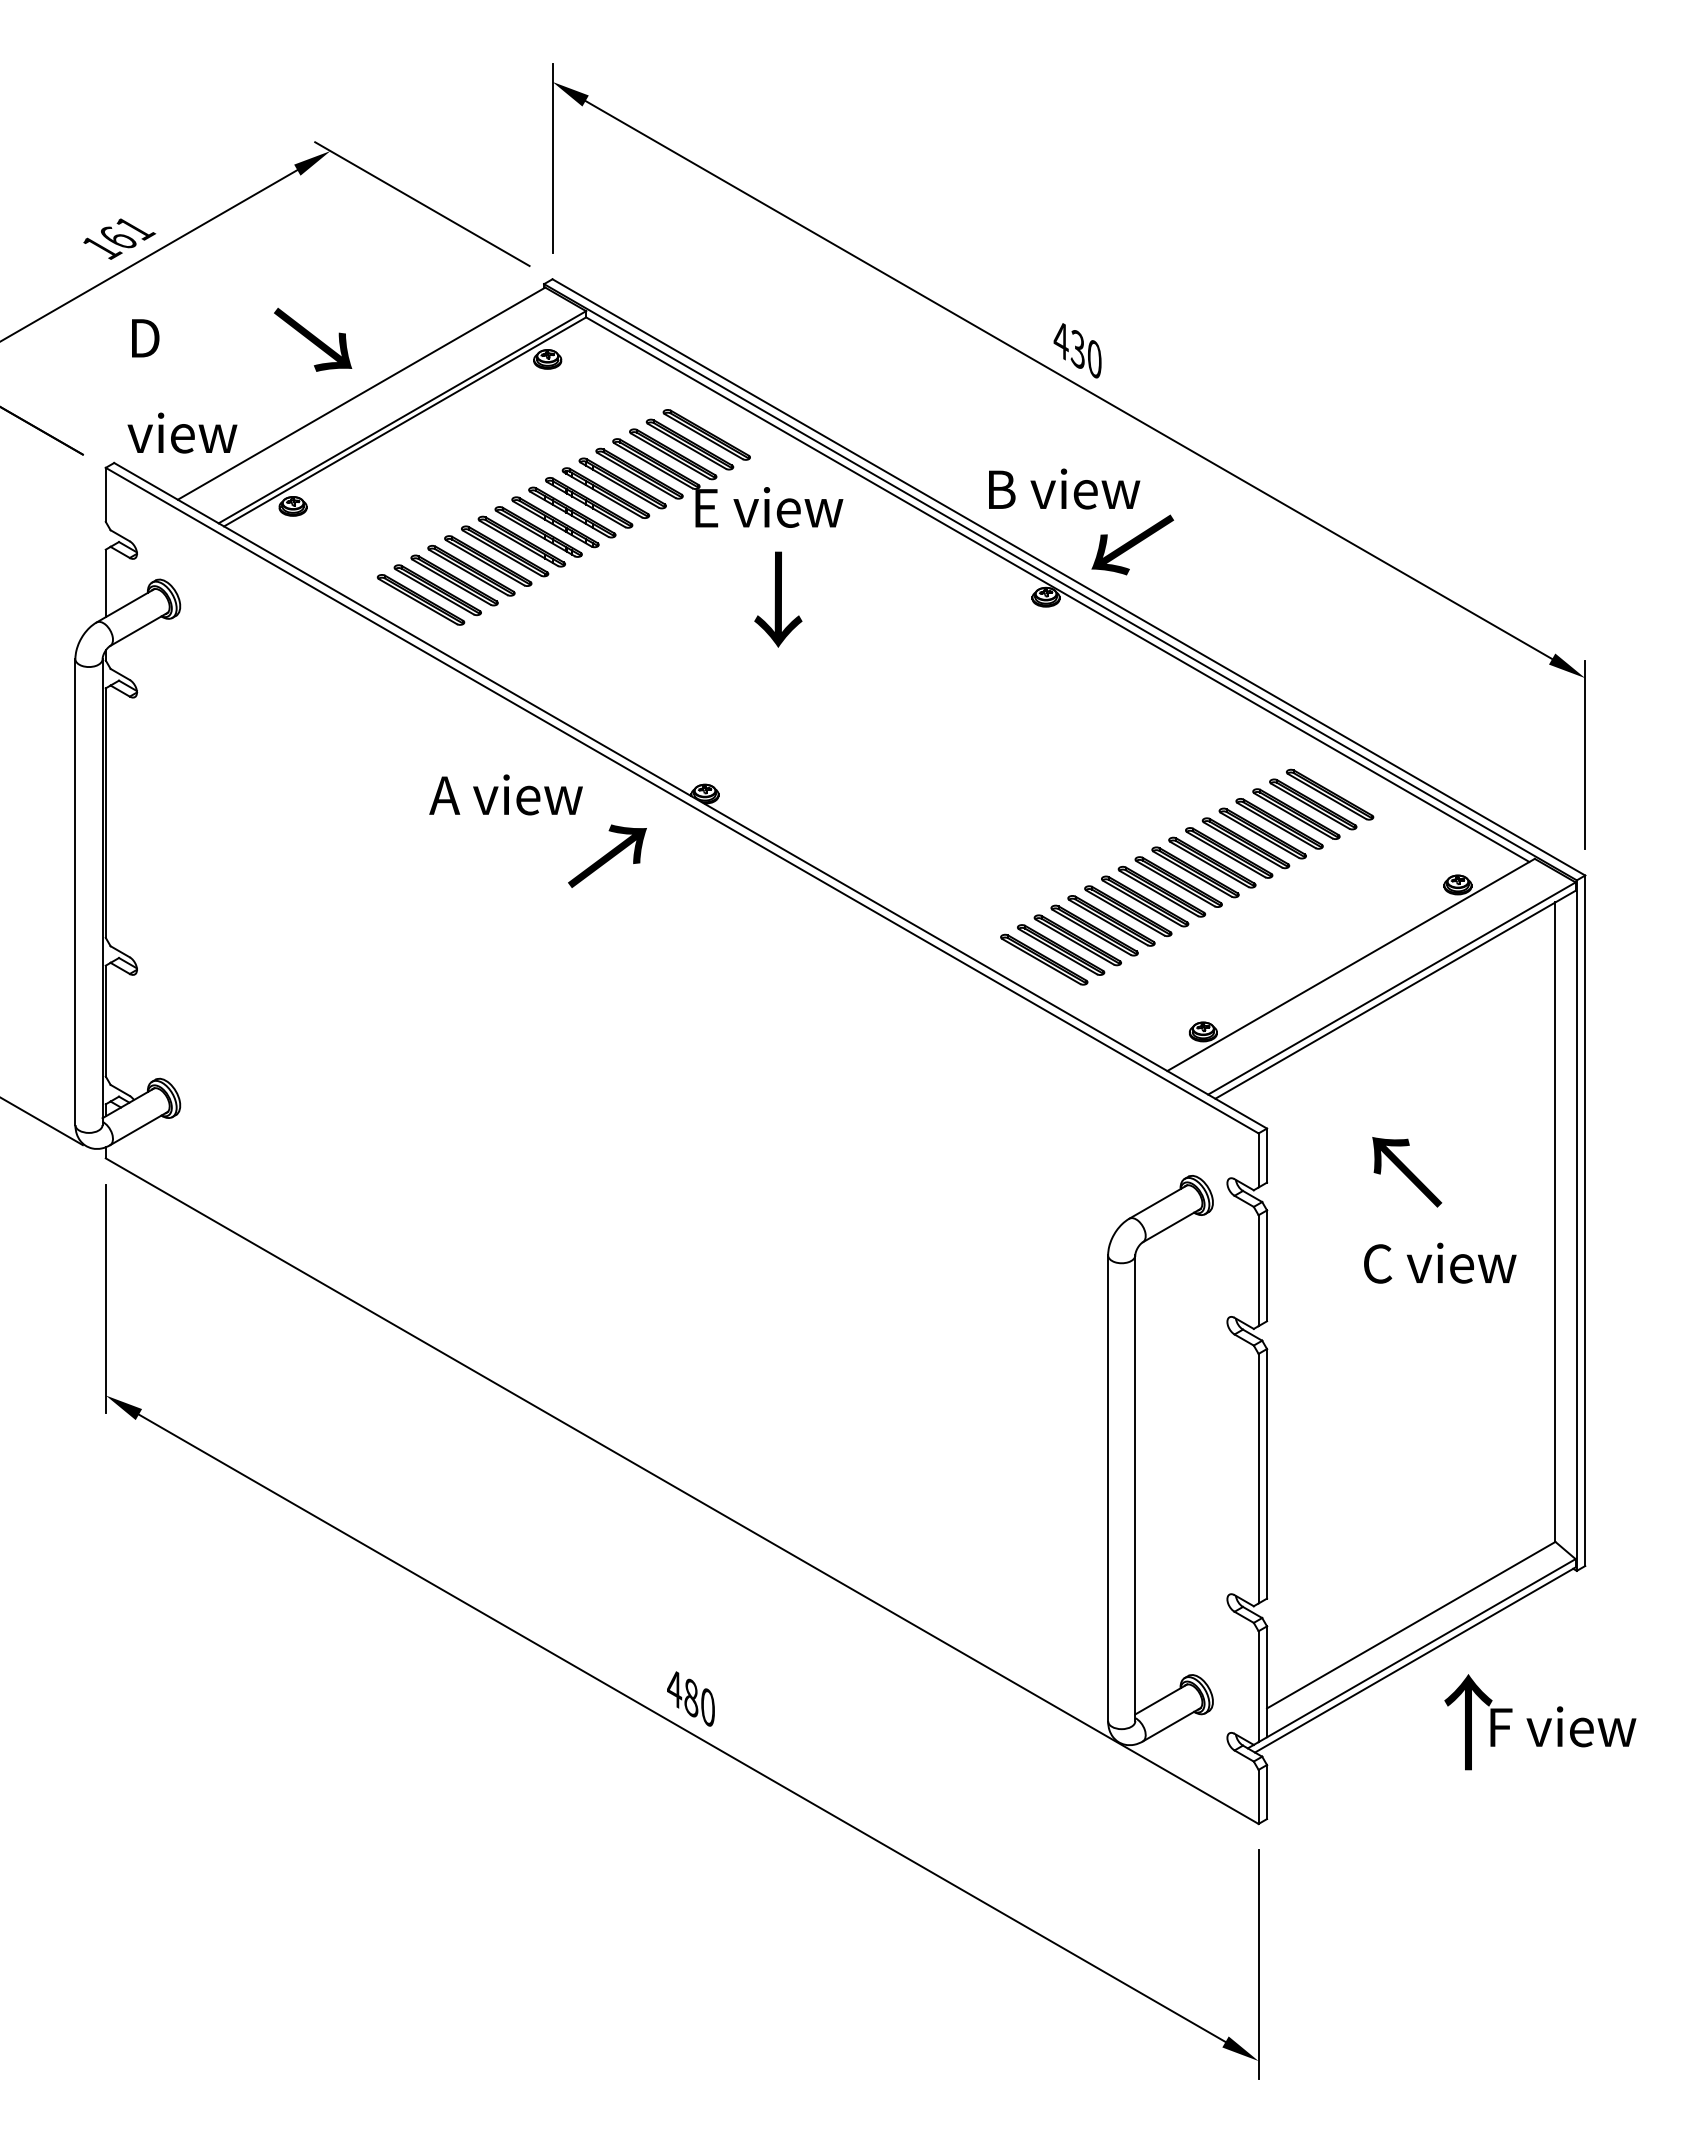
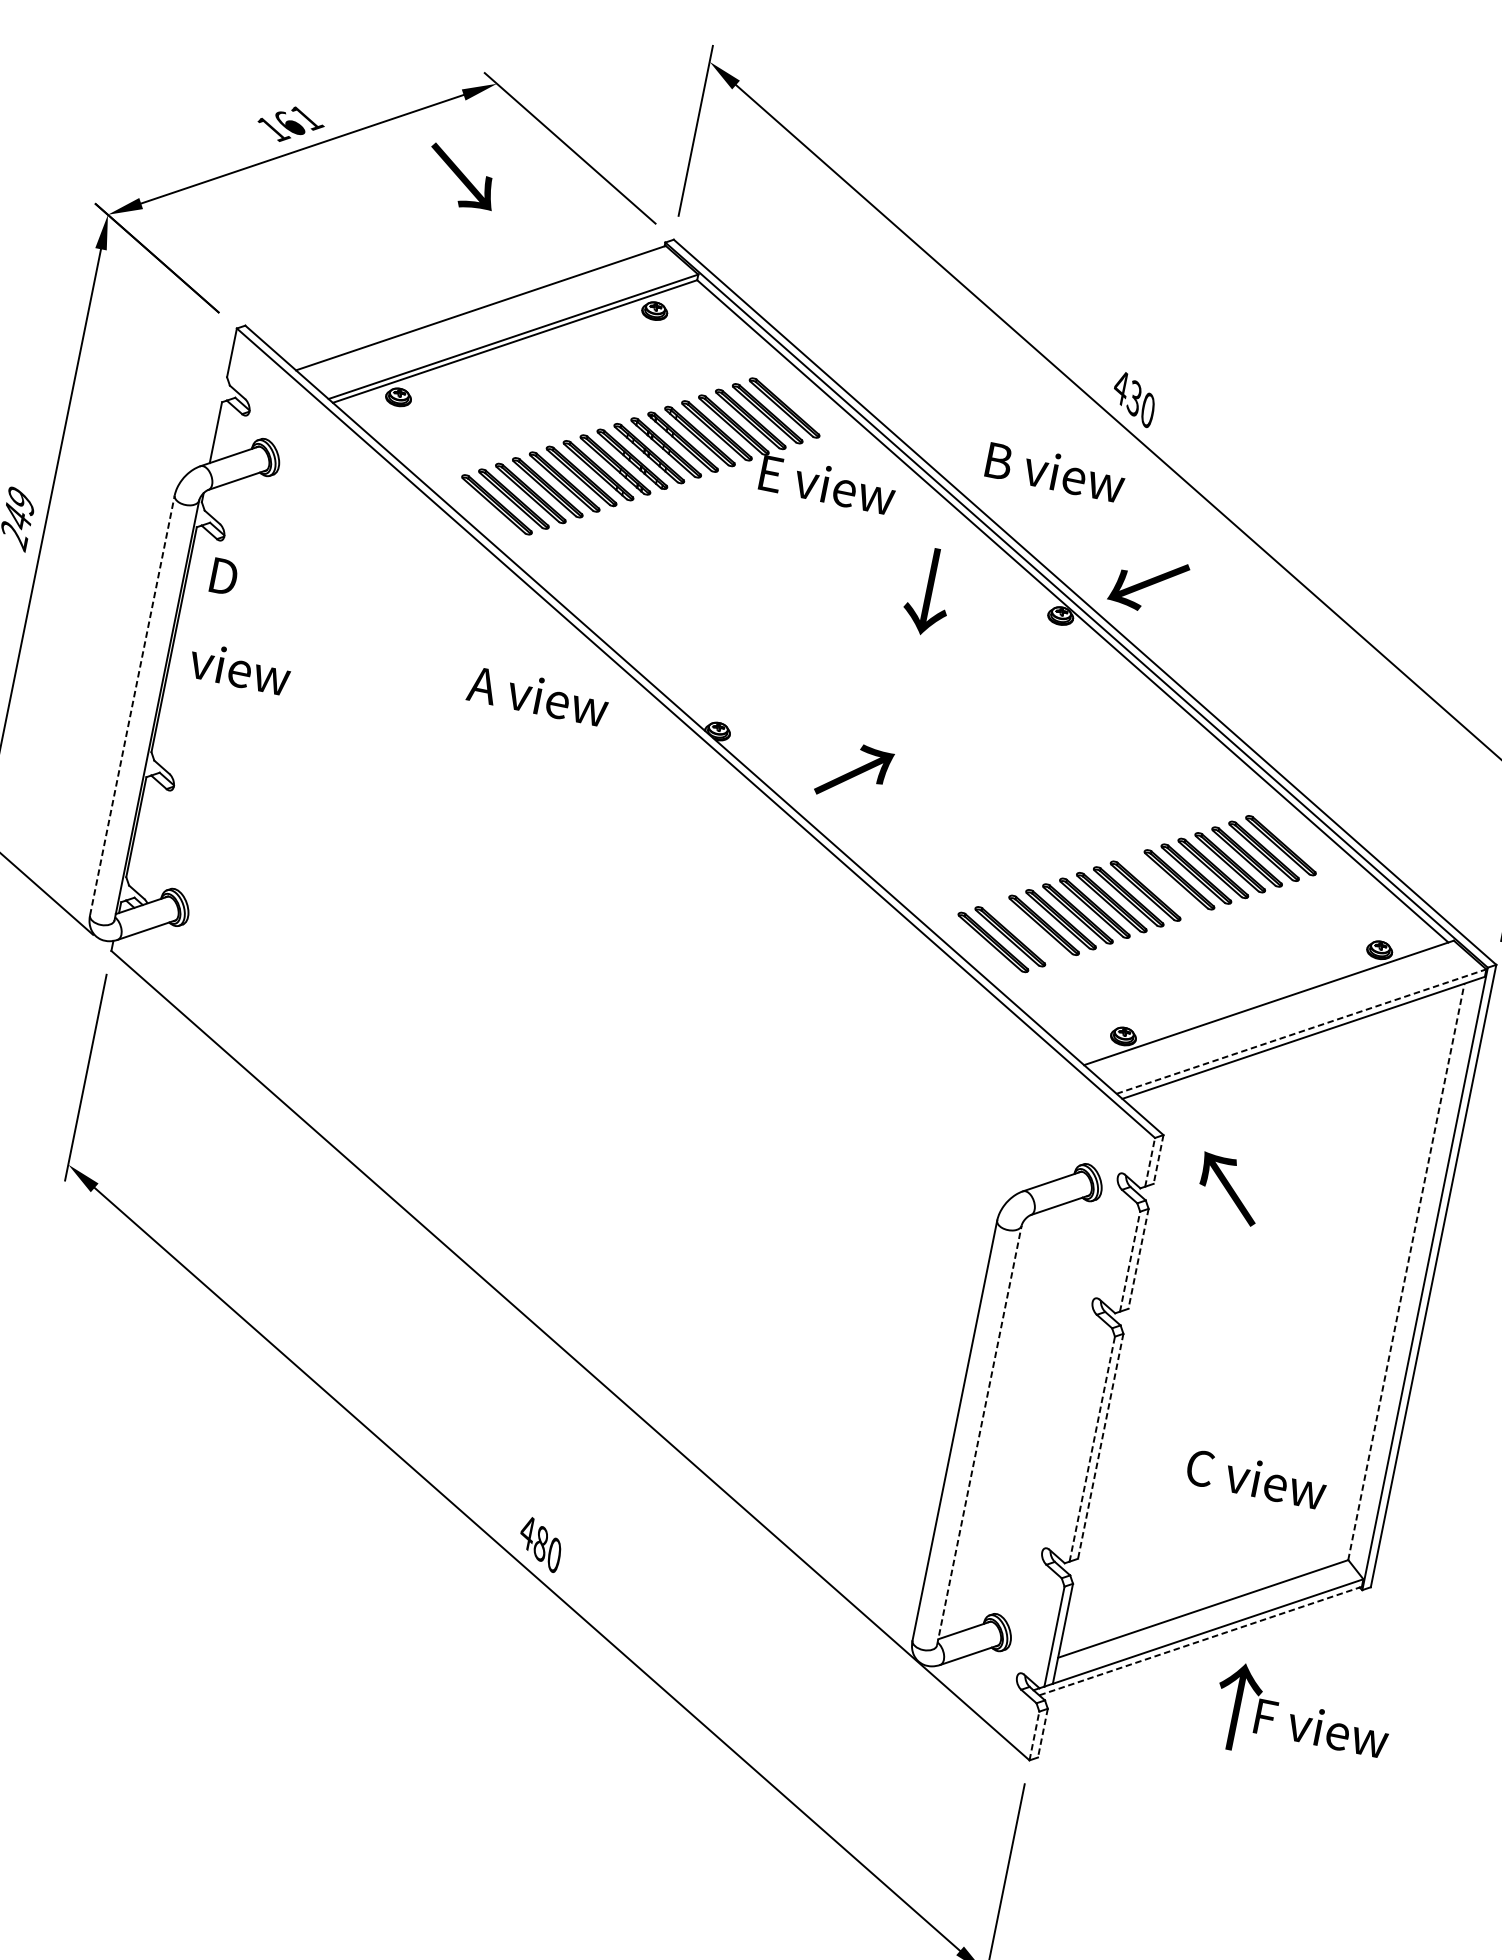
text: (313, 339) -> (462, 177), moved
text: (182, 386) -> (248, 626), moved
text: (1064, 488) -> (1055, 471), moved
text: (778, 599) -> (929, 591), moved
text: (607, 855) -> (854, 771), moved
part: (1212, 862) -> (1162, 885), removed
line: (75, 892) -> (132, 705), solid -> dashed
part: (1077, 940) -> (1026, 931), removed
line: (1392, 988) -> (1302, 1031), solid -> dashed
line: (1267, 1156) -> (1158, 1160), solid -> dashed
line: (1258, 1159) -> (1150, 1161), solid -> dashed
text: (1407, 1172) -> (1229, 1189), moved
line: (1555, 1222) -> (1406, 1272), solid -> dashed
text: (1440, 1262) -> (1256, 1478), moved
line: (1267, 1266) -> (1138, 1259), solid -> dashed
line: (1258, 1270) -> (1130, 1261), solid -> dashed
line: (1267, 1473) -> (1101, 1446), solid -> dashed
line: (1258, 1478) -> (1092, 1448), solid -> dashed
line: (1135, 1488) -> (979, 1435), solid -> dashed
line: (1414, 1660) -> (1199, 1641), solid -> dashed
line: (1267, 1792) -> (1043, 1733), solid -> dashed
line: (1258, 1796) -> (1034, 1735), solid -> dashed

